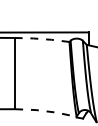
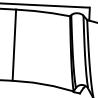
line: (42, 39) -> (43, 12), dashed -> solid
line: (46, 111) -> (43, 84), dashed -> solid

